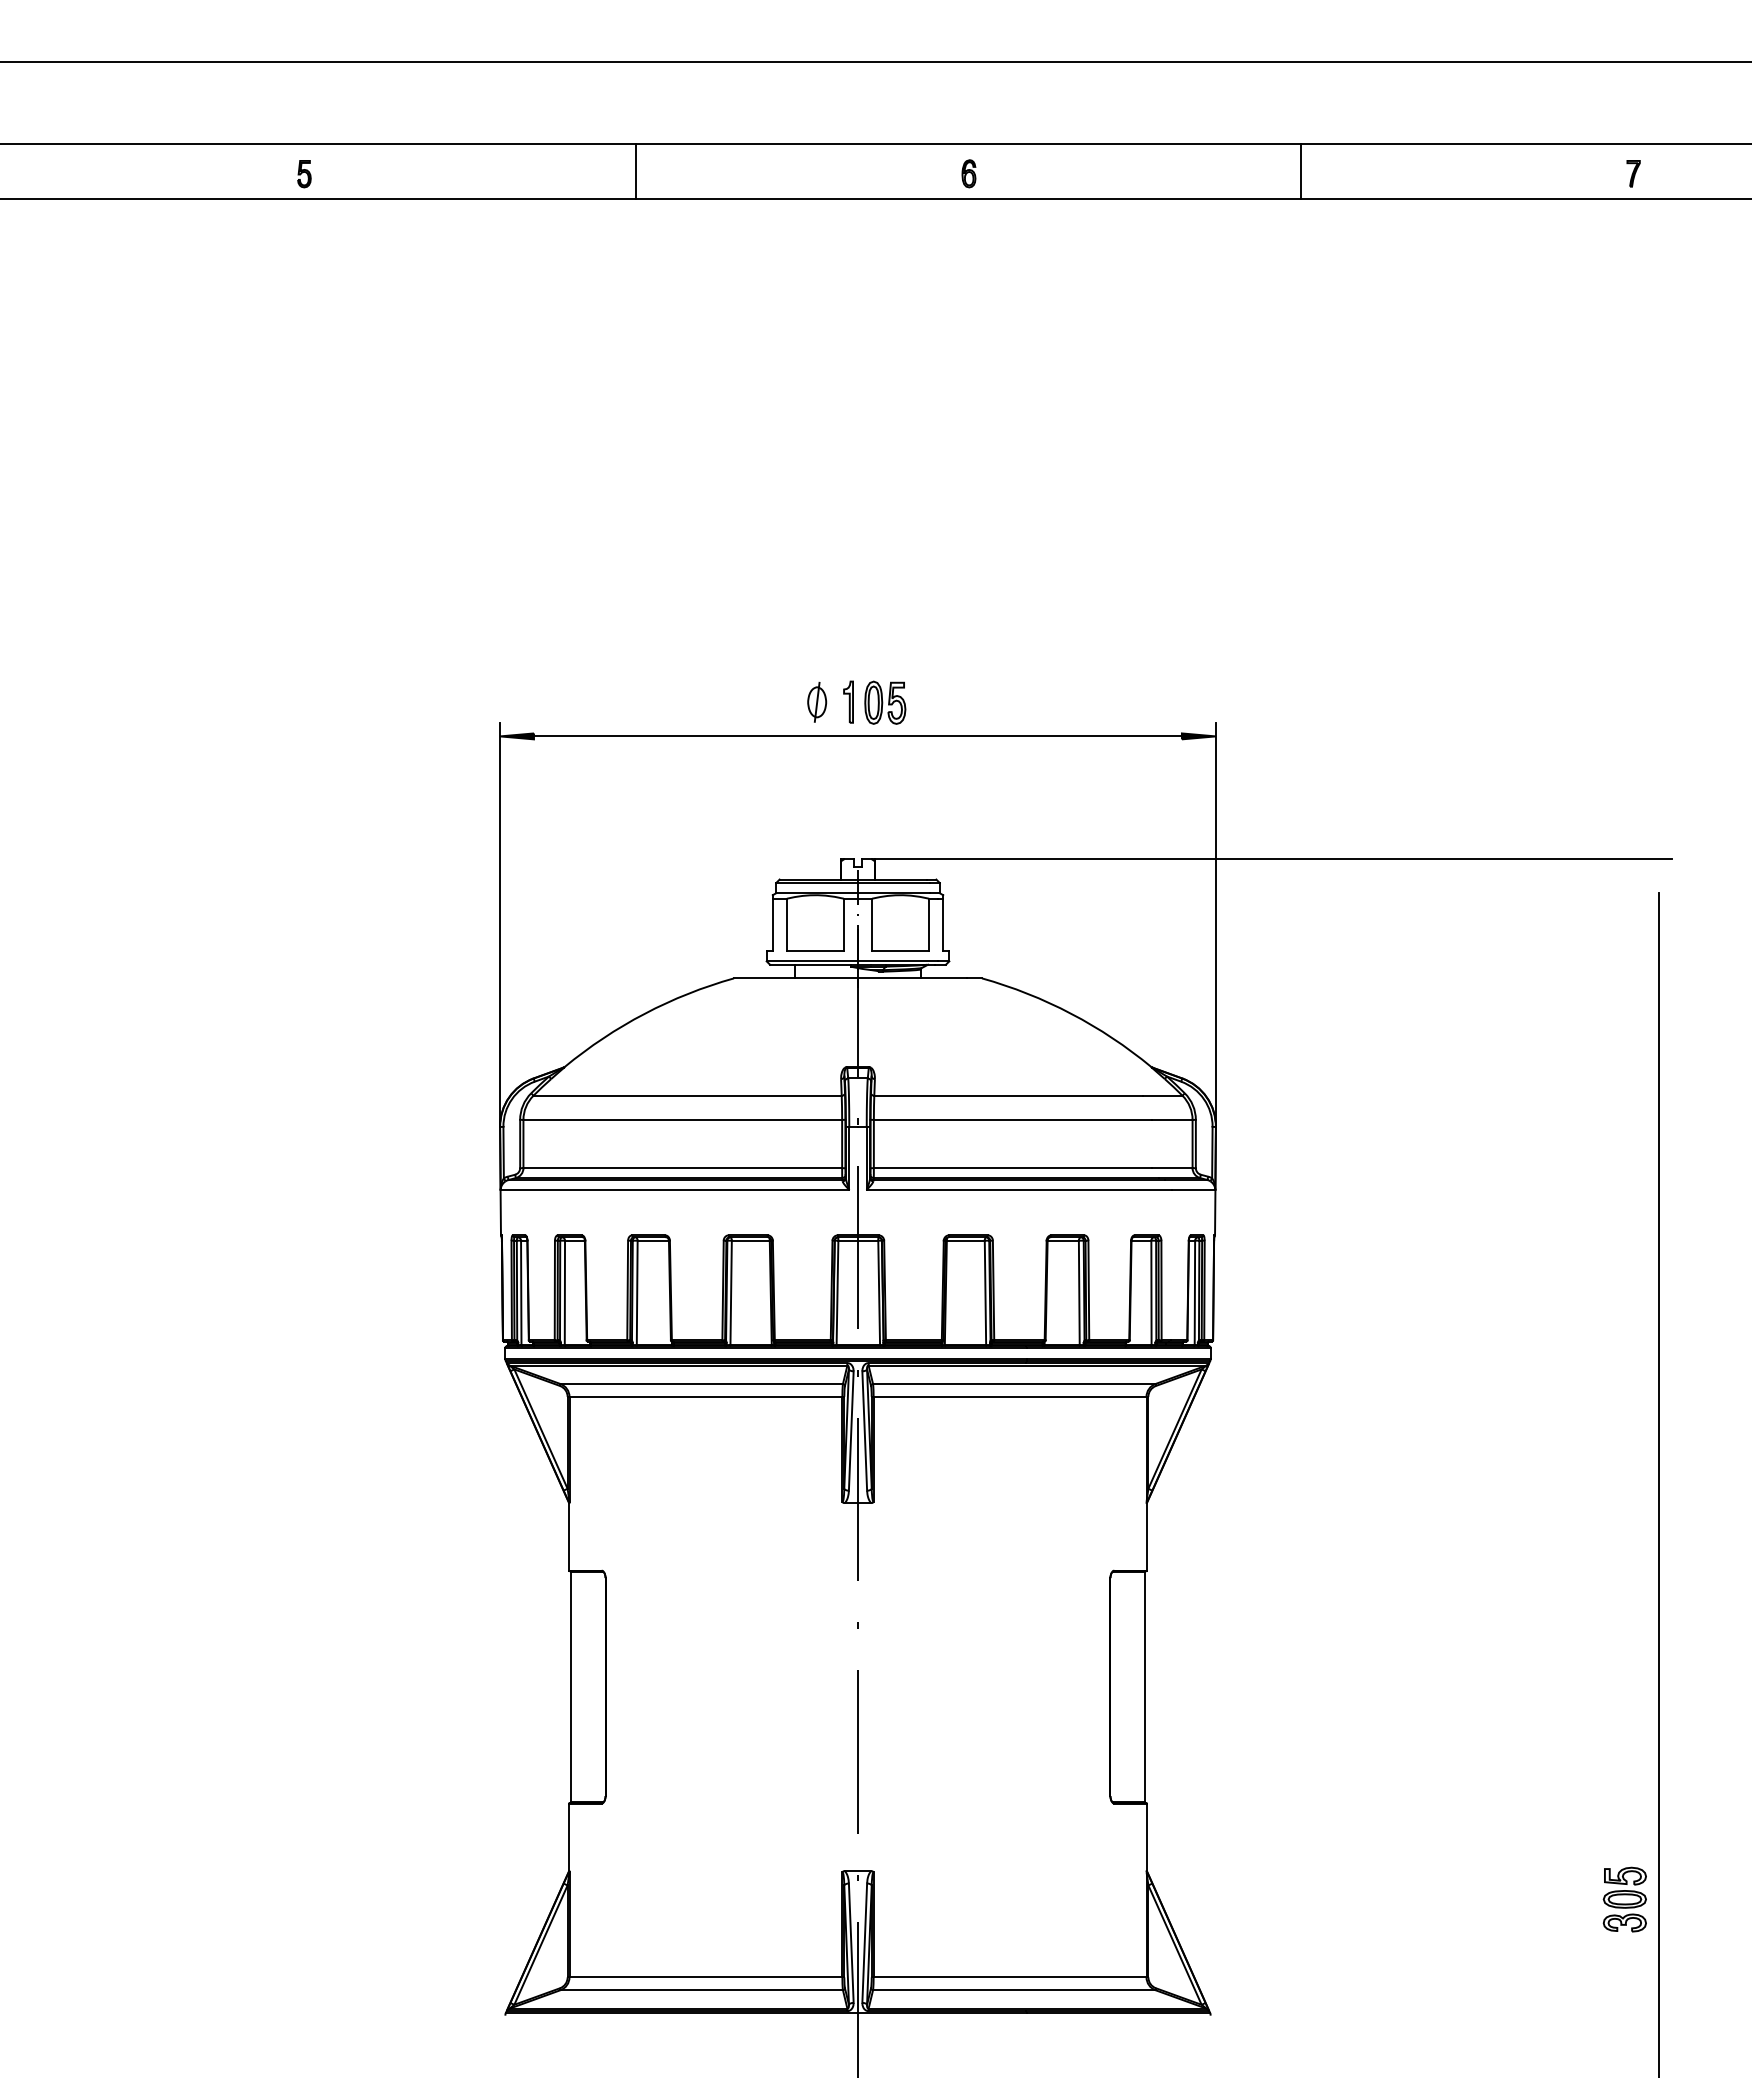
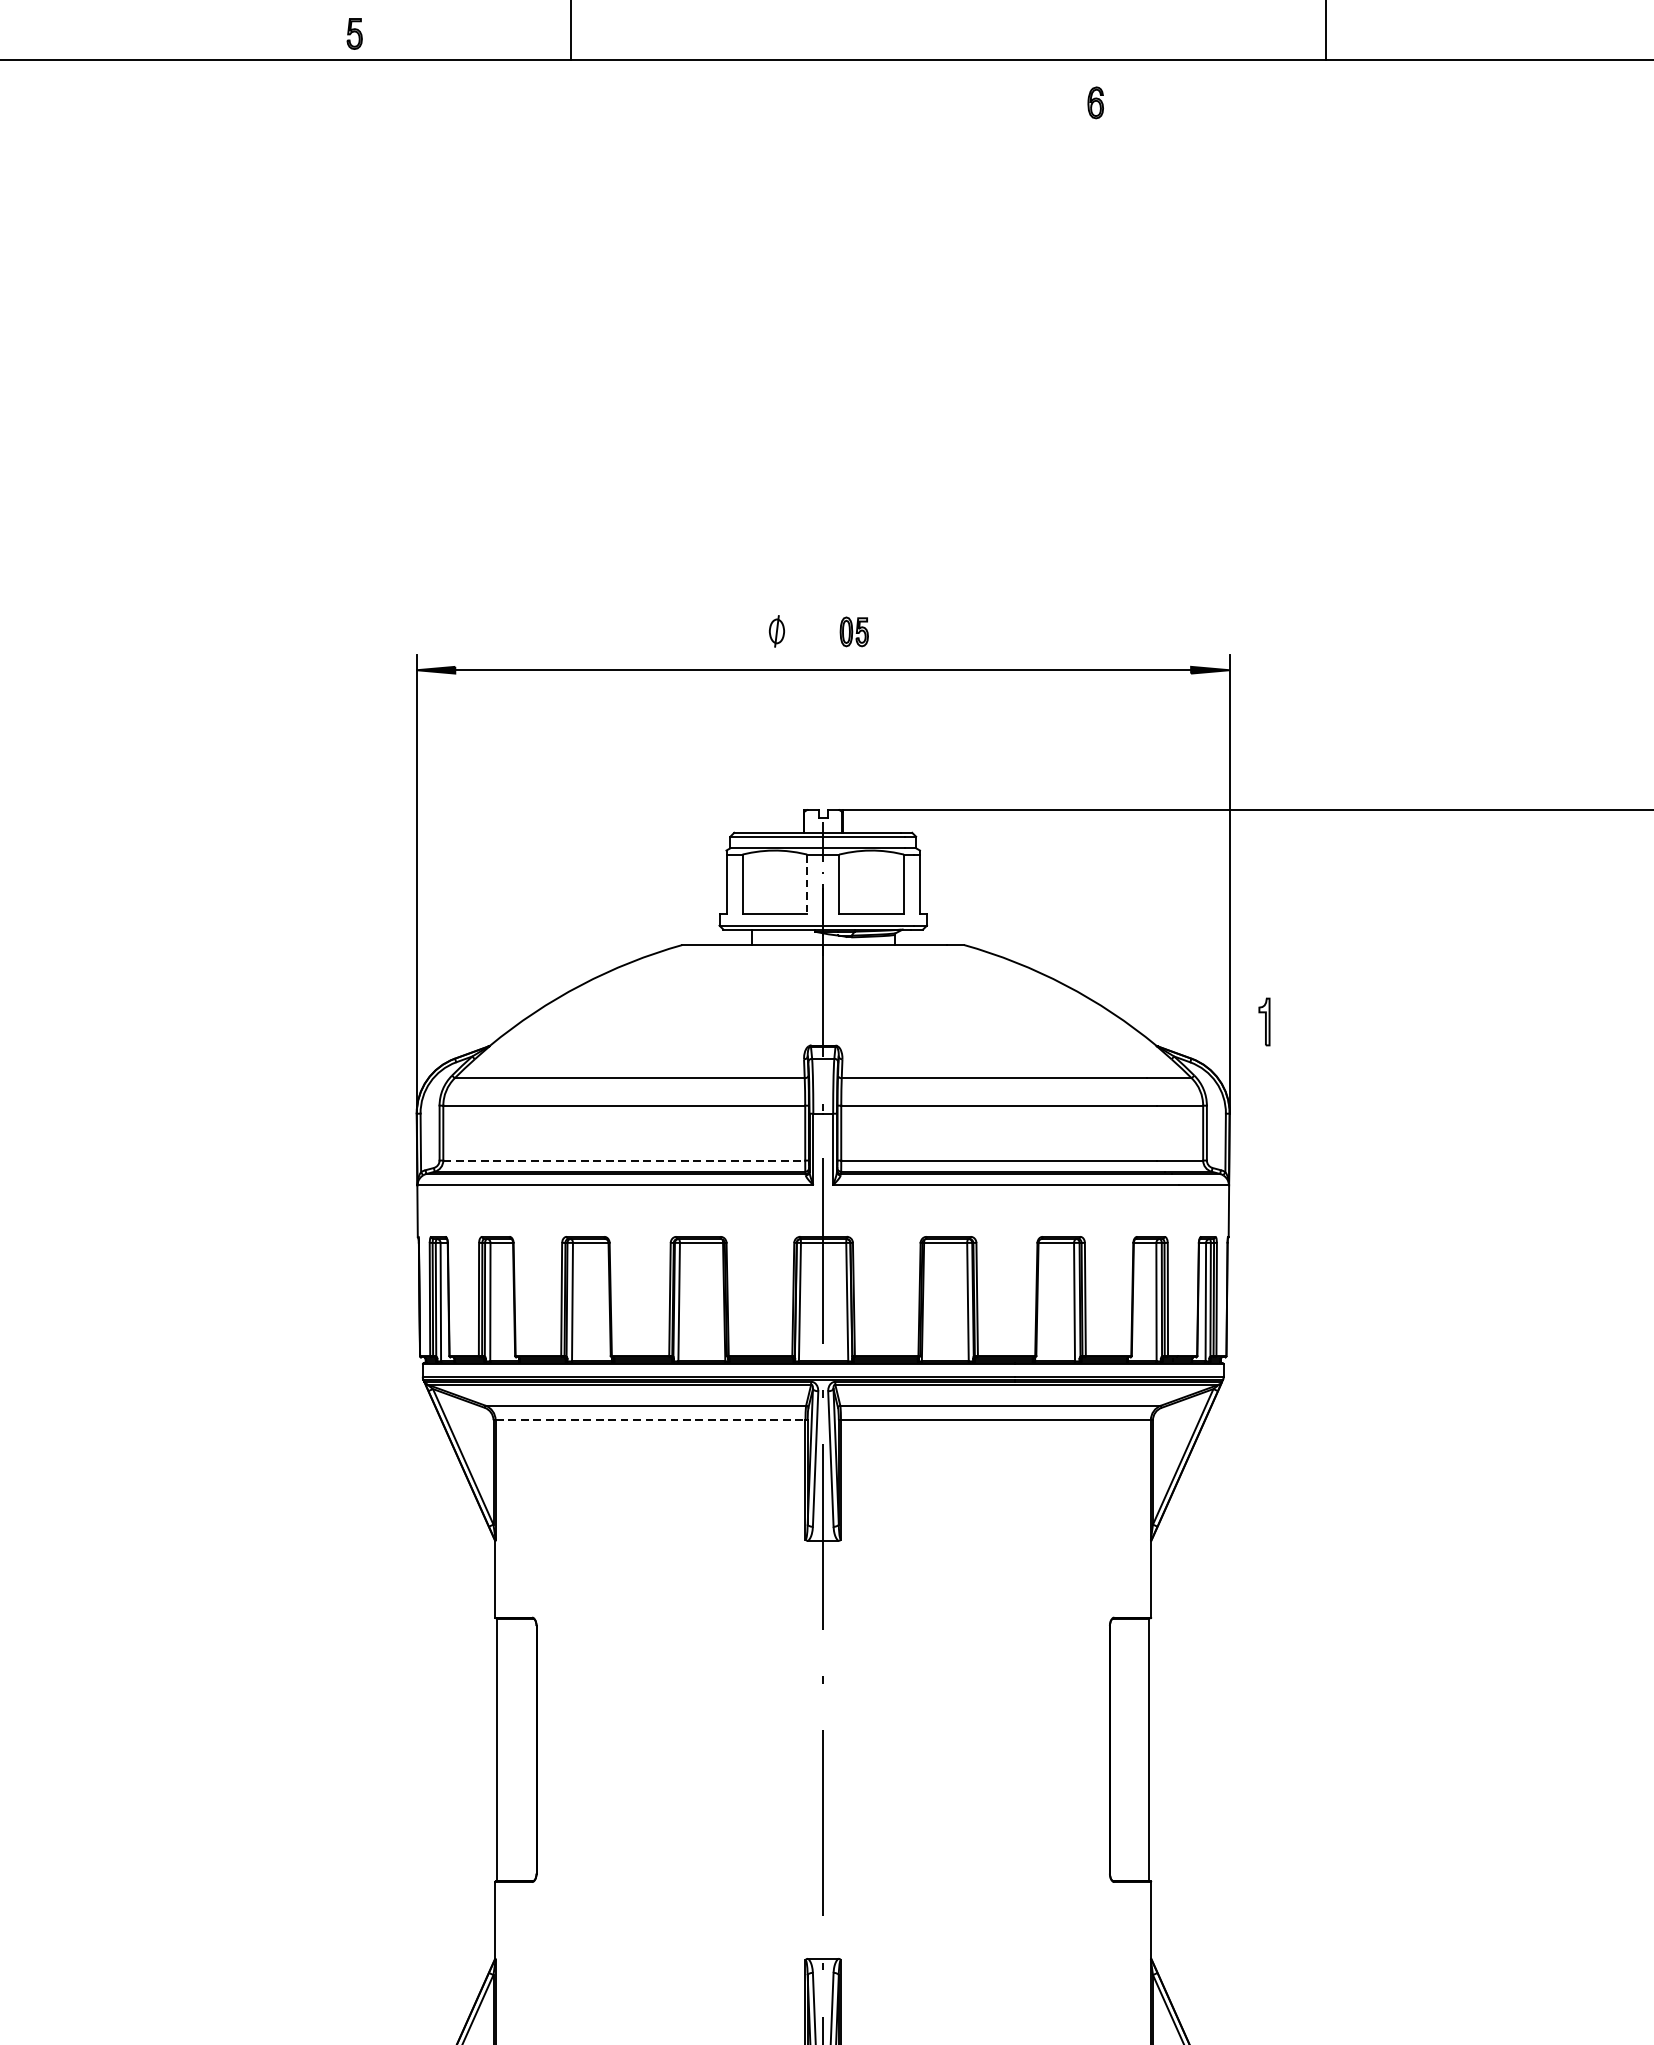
part: (968, 173) -> (1095, 102), moved
part: (304, 174) -> (354, 34), moved
part: (817, 701) -> (777, 630), size x0.7
part: (848, 701) -> (1264, 1021), moved
part: (885, 702) -> (854, 631), size x0.6
line: (843, 925) -> (806, 884), solid -> dashed
line: (683, 1168) -> (625, 1160), solid -> dashed
line: (706, 1396) -> (651, 1419), solid -> dashed

